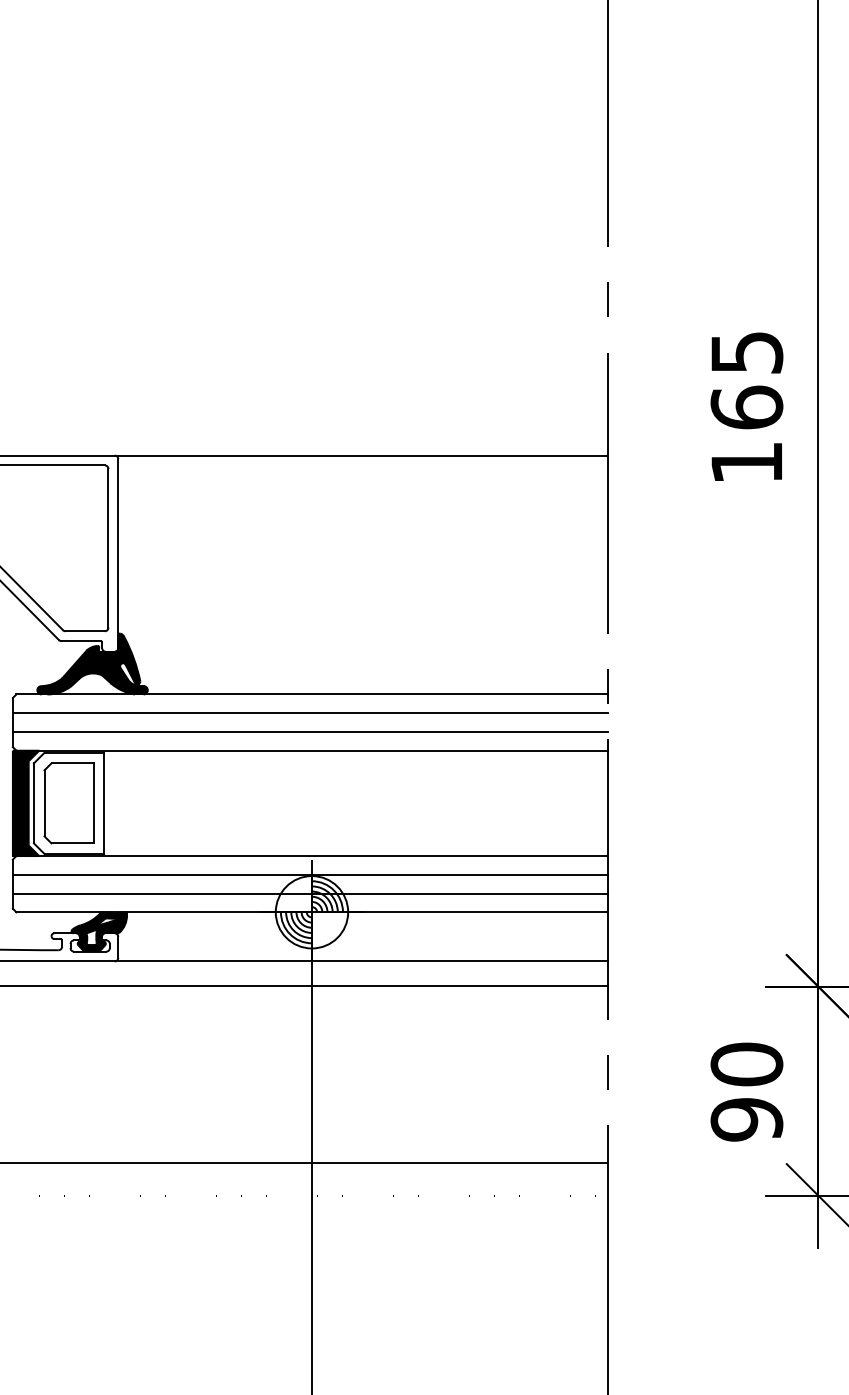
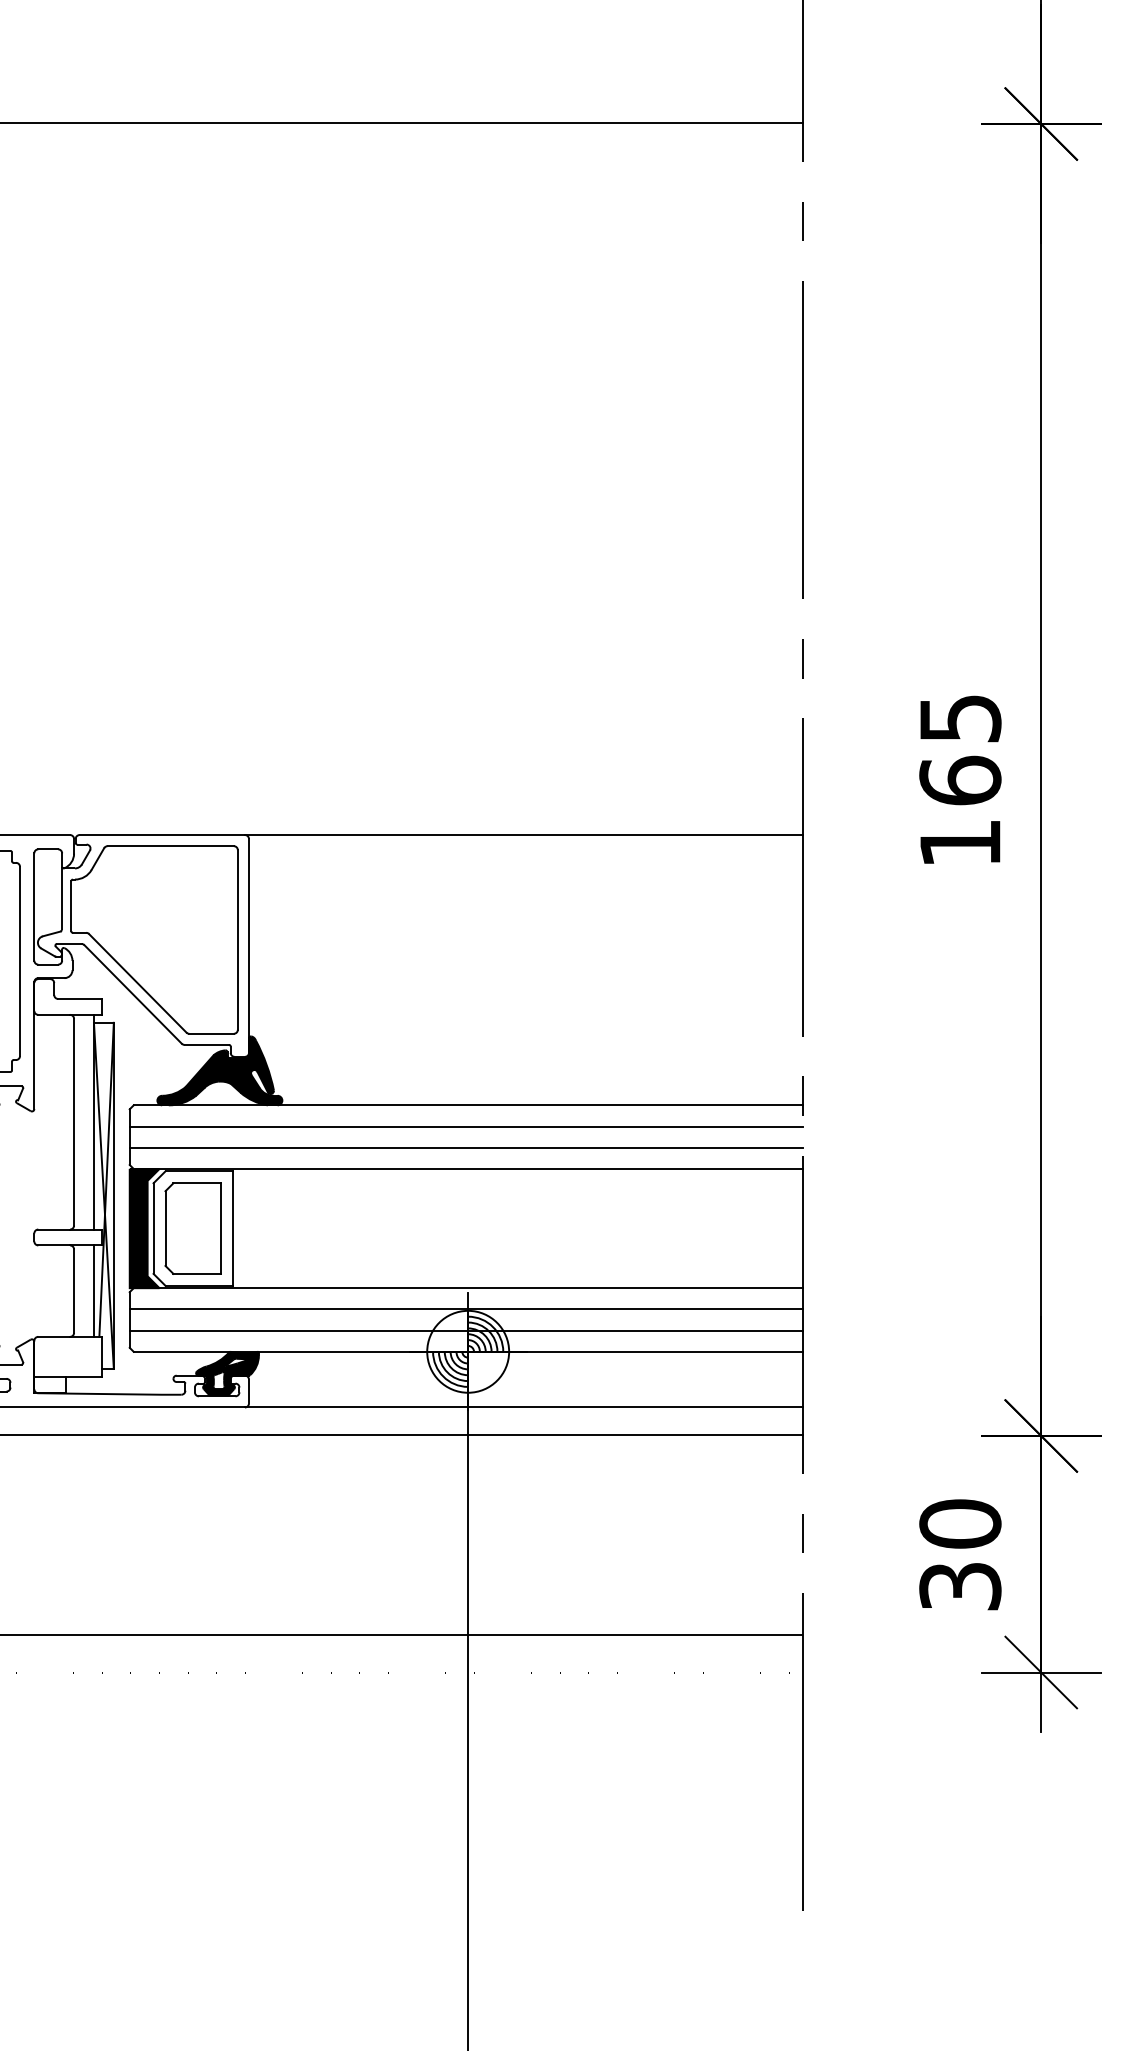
text: (747, 1119) -> (960, 1586), 90 -> 30

